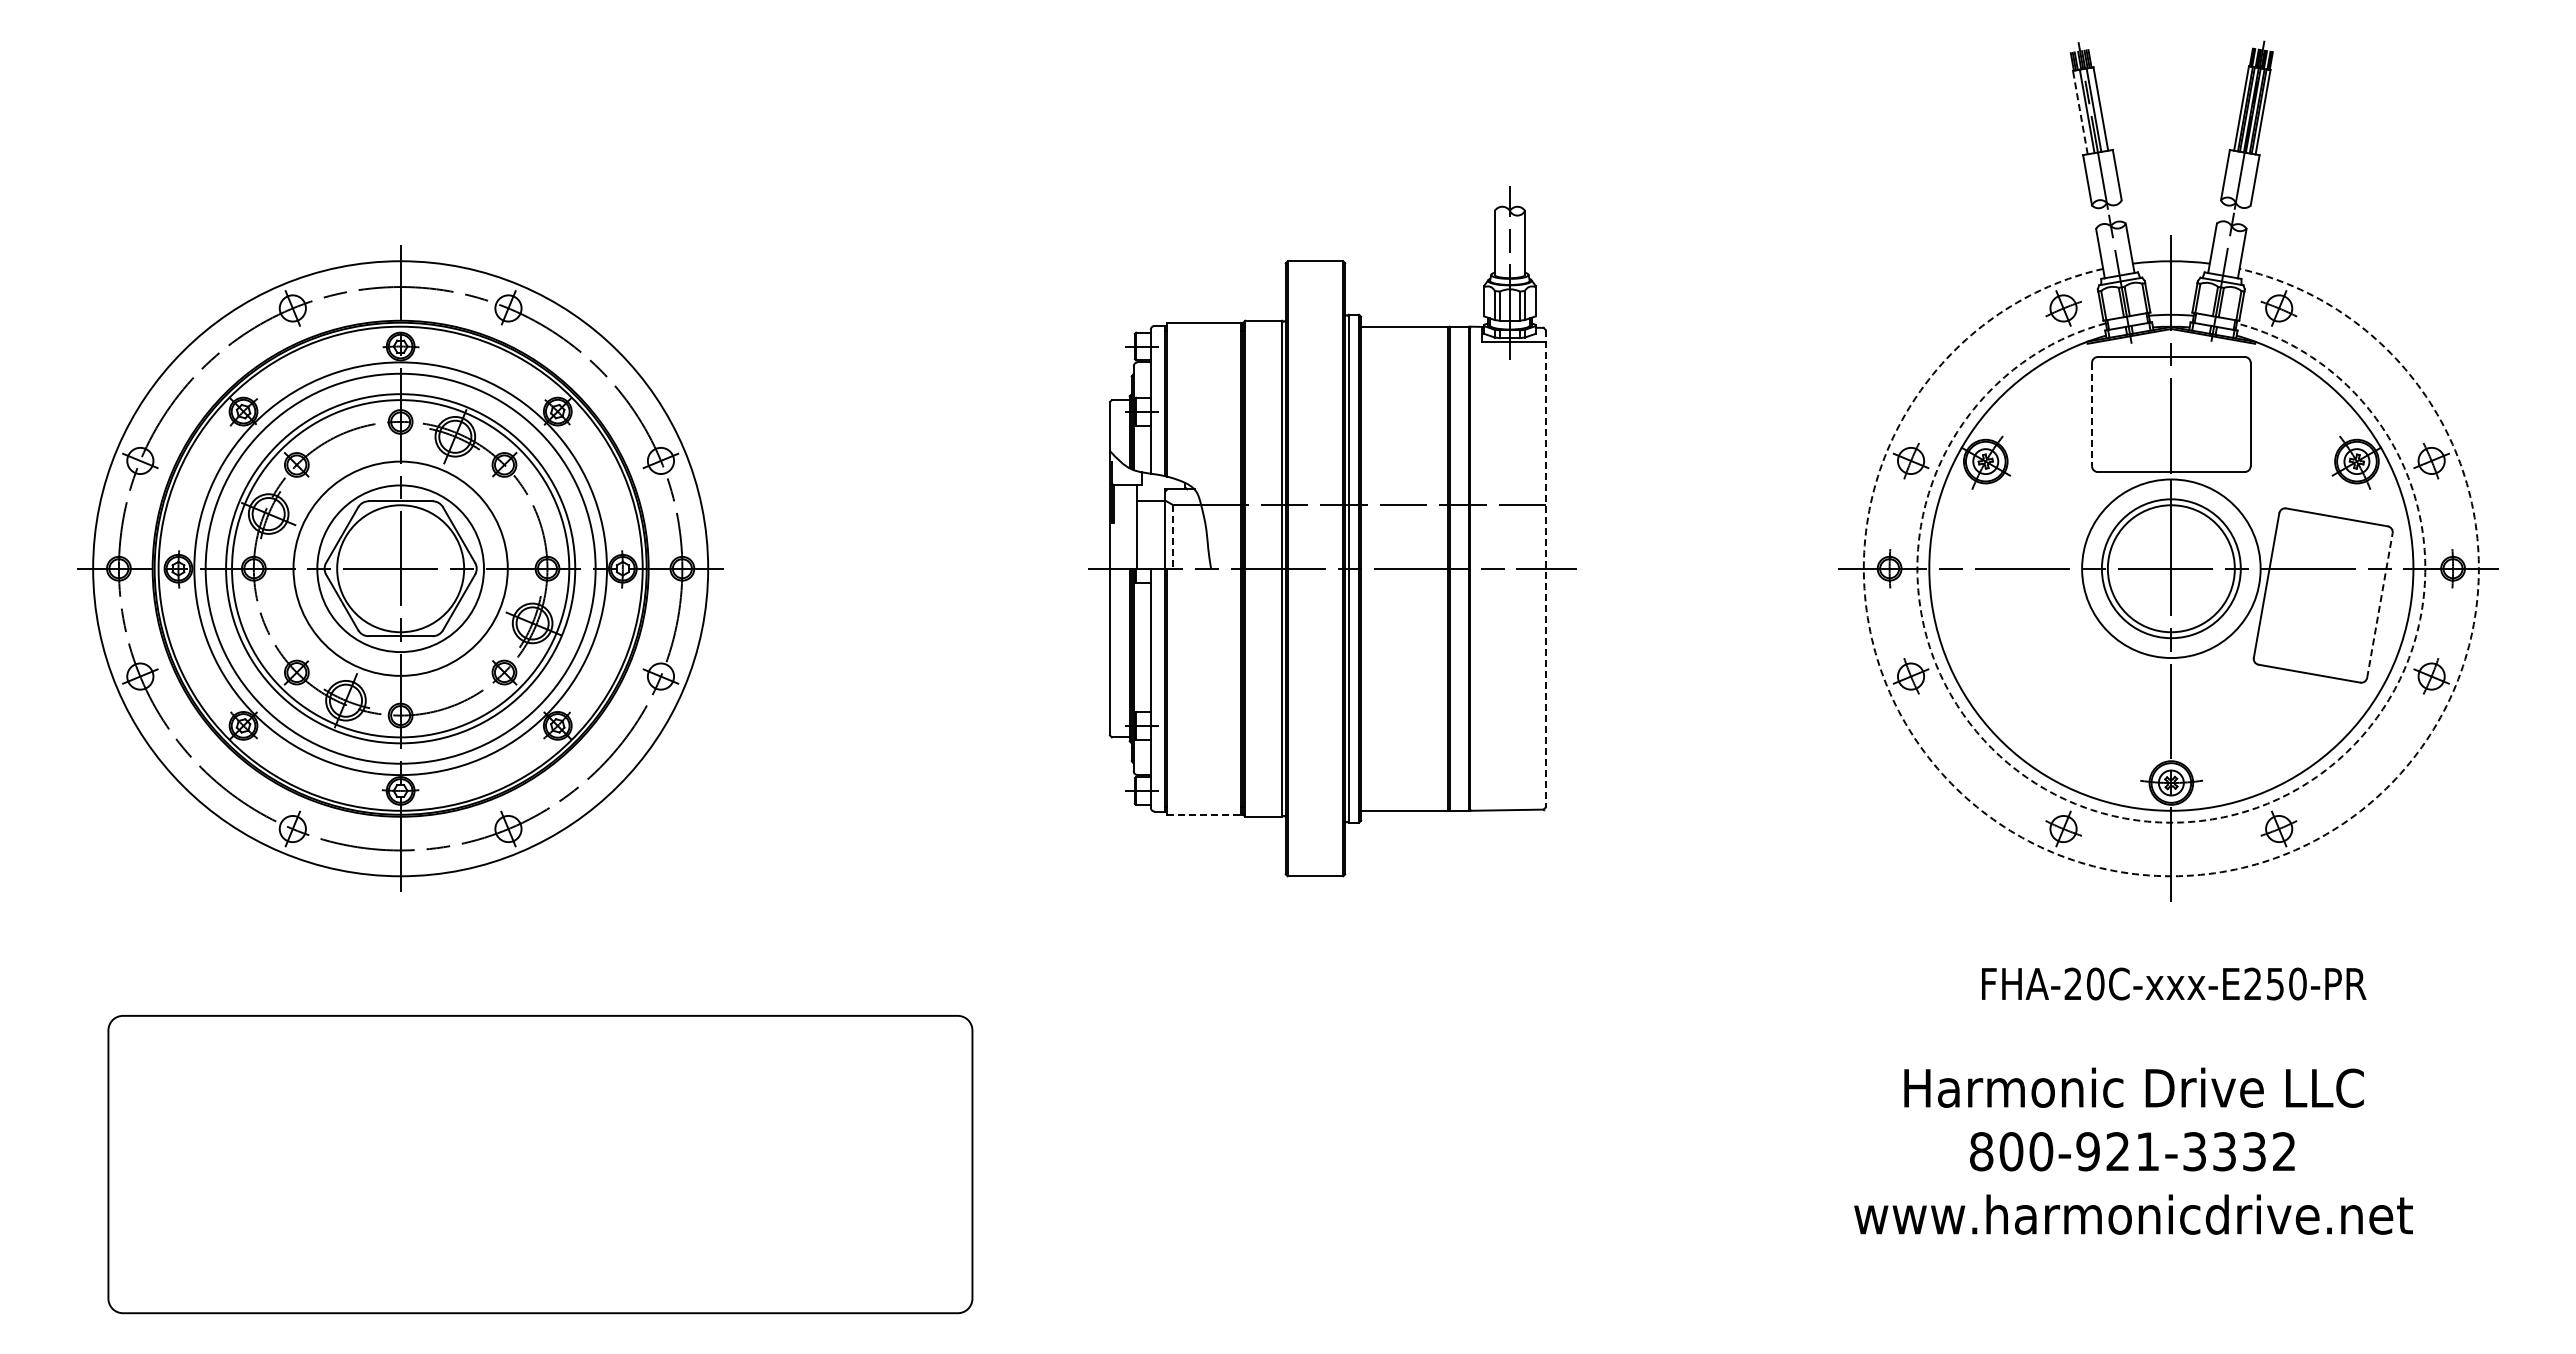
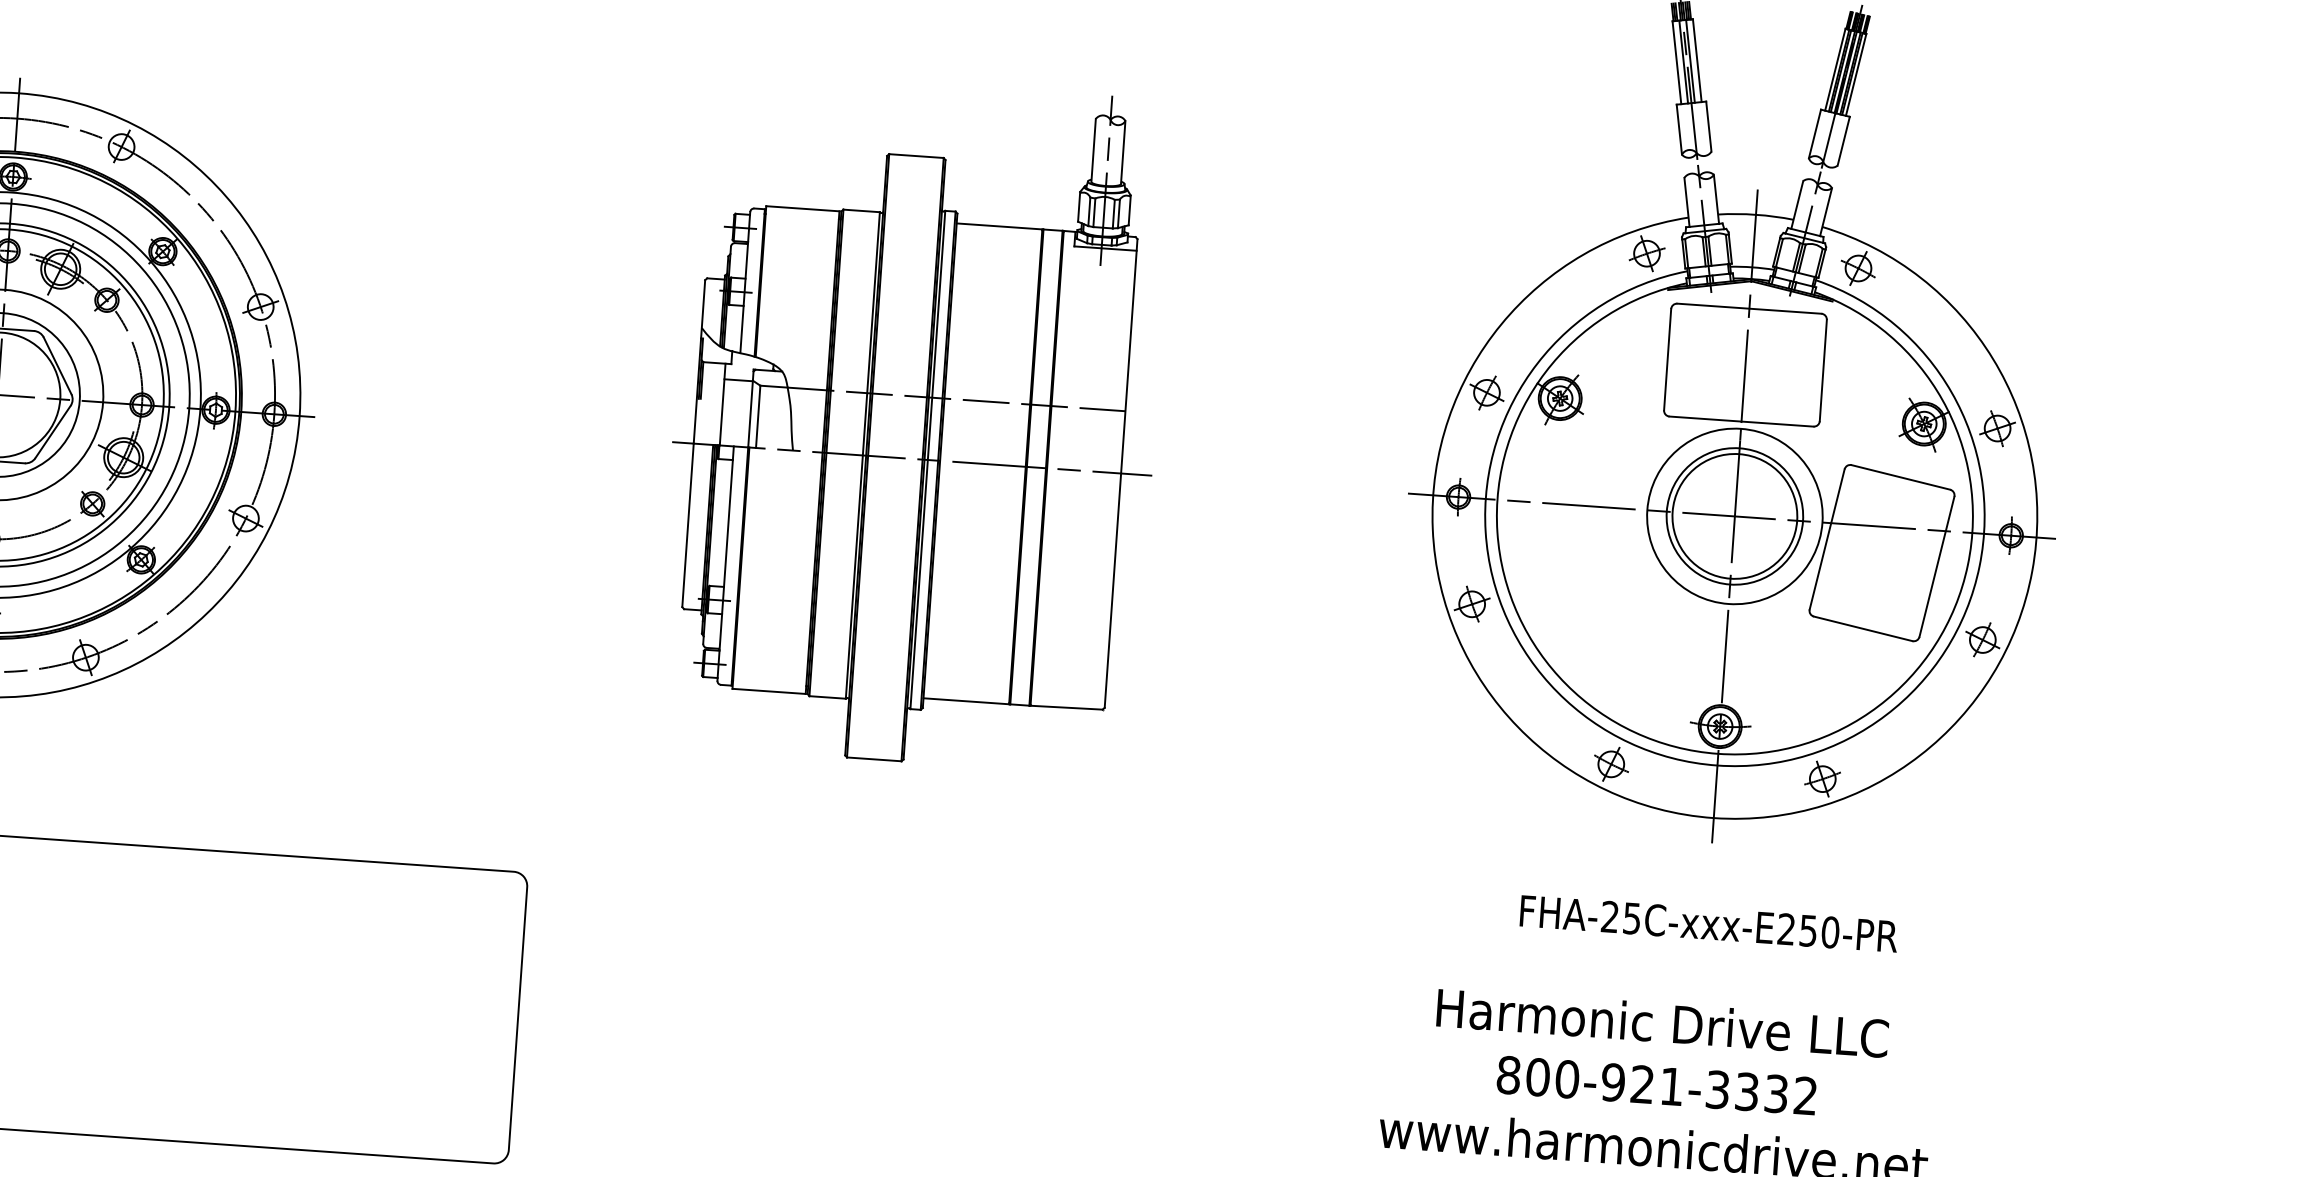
line: (2080, 112) -> (1677, 62), dashed -> solid
line: (2092, 414) -> (1668, 359), dashed -> solid
line: (1173, 537) -> (758, 417), dashed -> solid
line: (1545, 568) -> (1121, 473), dashed -> solid
line: (2380, 605) -> (1937, 566), dashed -> solid
line: (1204, 814) -> (769, 691), dashed -> solid
arc: (2171, 822) -> (1717, 765), dashed -> solid
arc: (2171, 876) -> (1713, 818), dashed -> solid
text: (2095, 983) -> (1632, 918), FHA-20C-xxx-E250-PR -> FHA-25C-xxx-E250-PR

